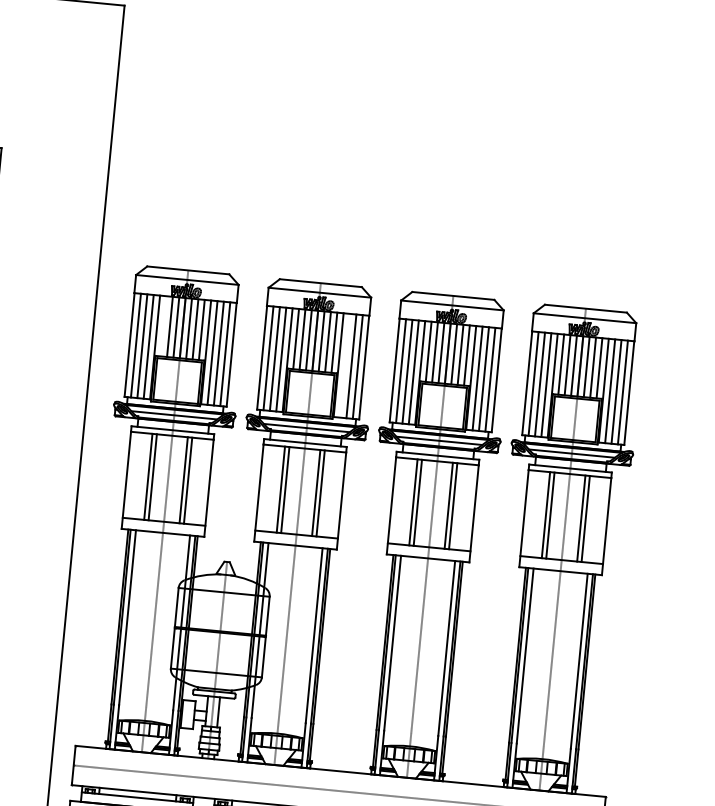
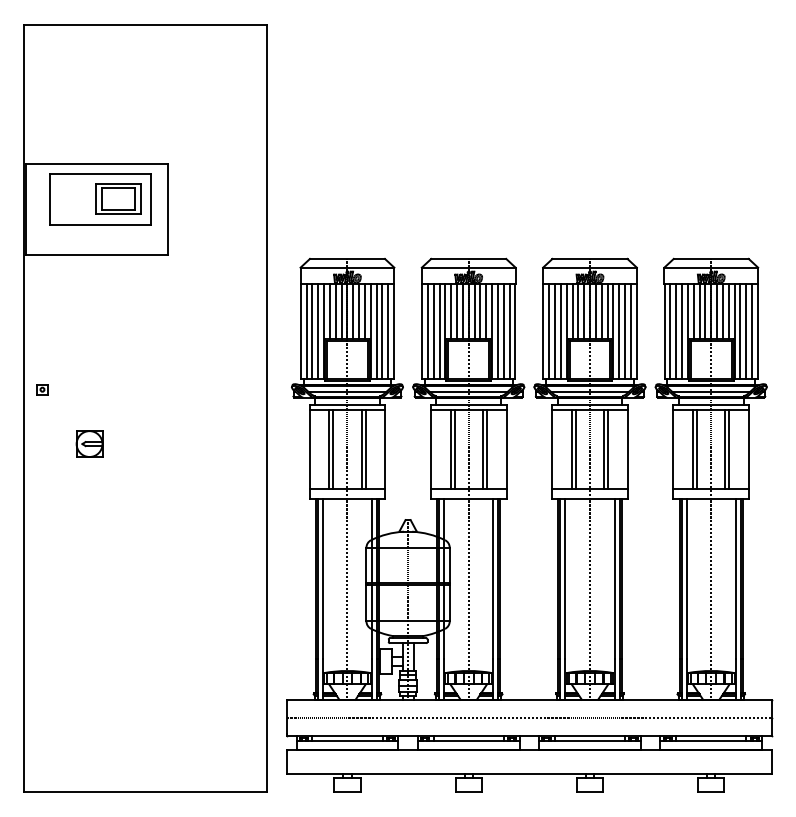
line: (163, 325) -> (329, 311), added
line: (344, 365) -> (497, 331), added

